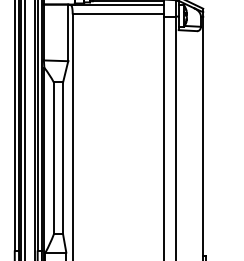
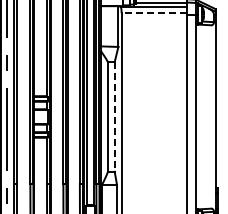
line: (118, 14) -> (154, 13), solid -> dashed
line: (62, 157) -> (114, 116), solid -> dashed

